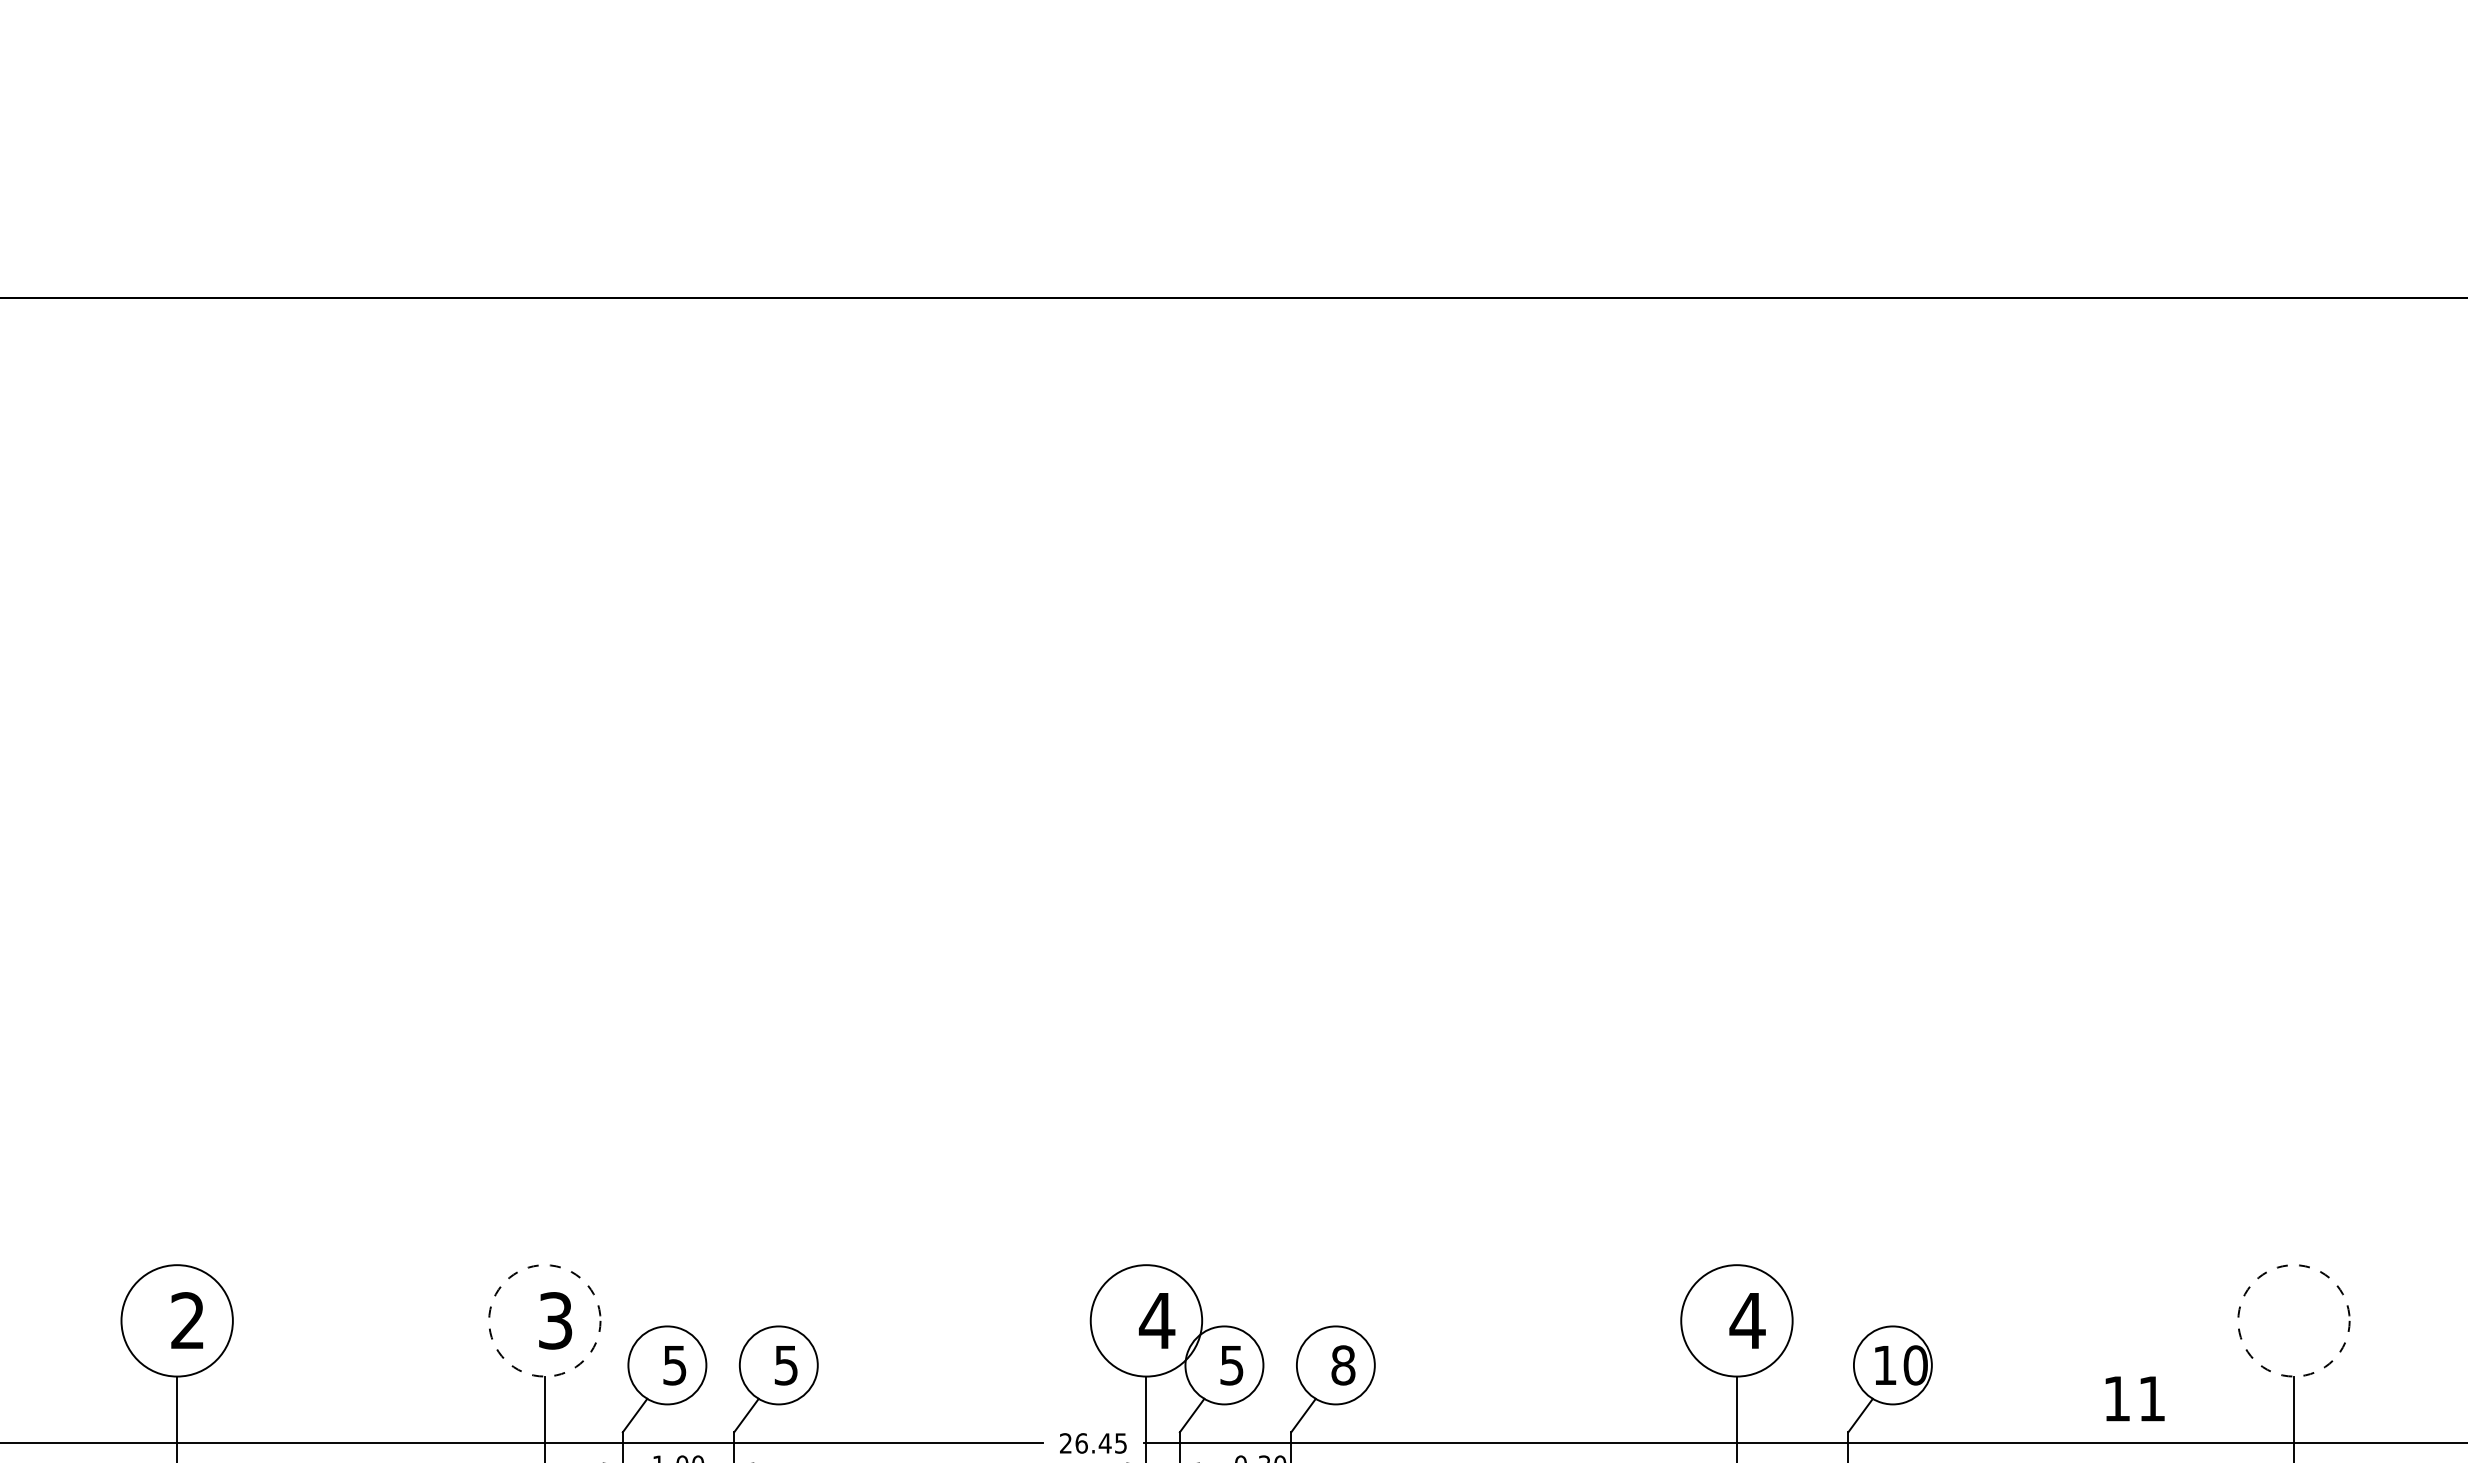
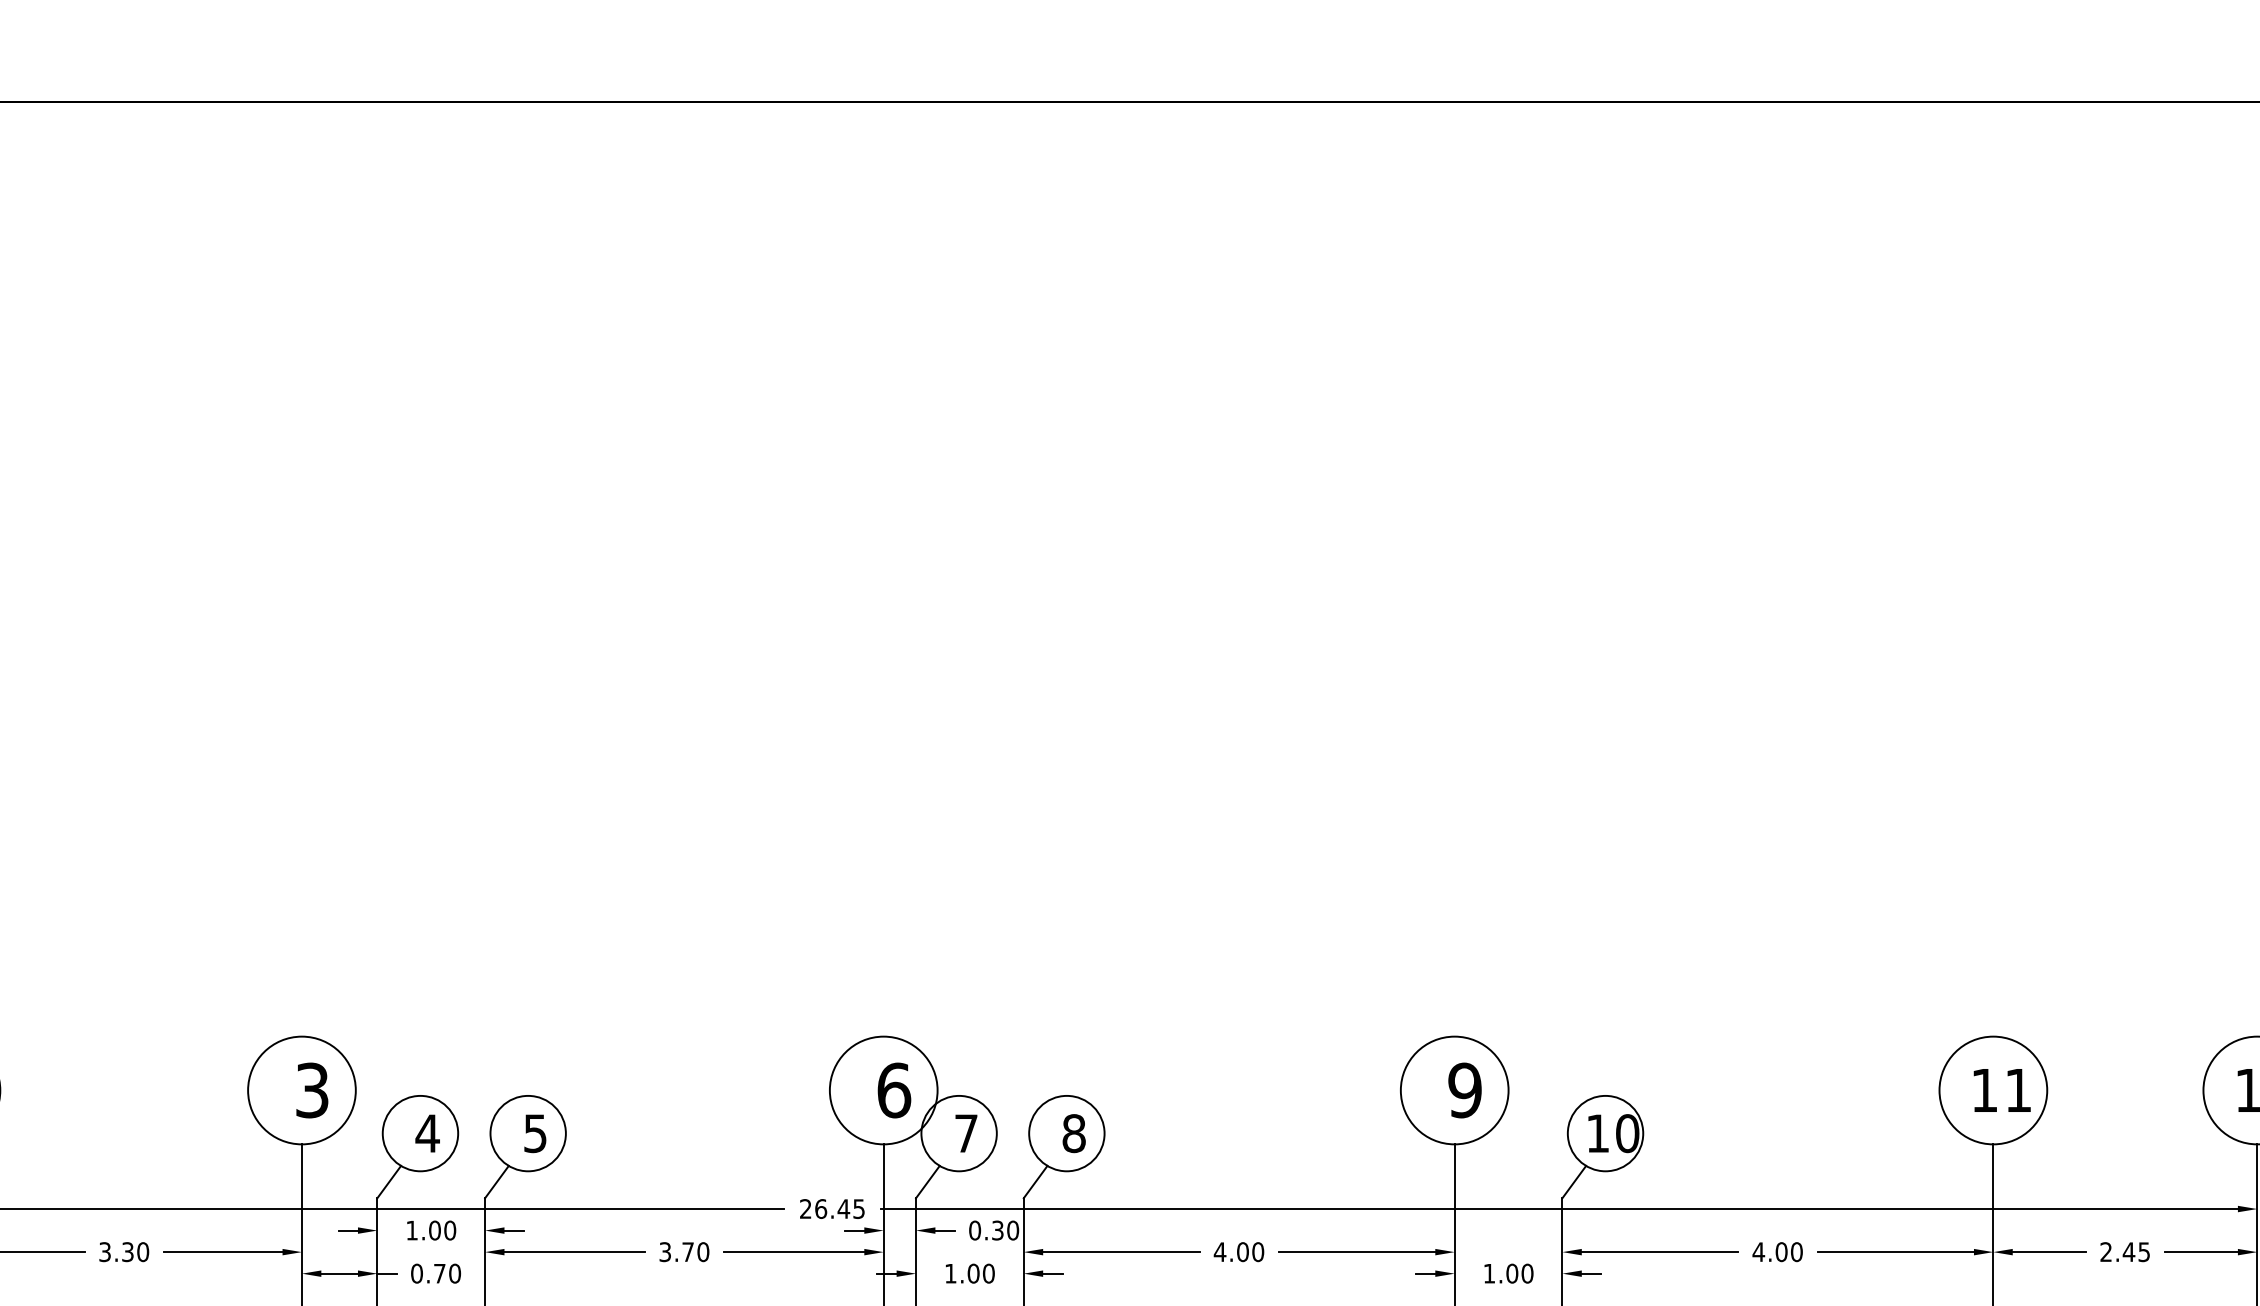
circle: (544, 1320) -> (301, 1090), dashed -> solid
text: (1156, 1320) -> (893, 1090), 4 -> 6
text: (1747, 1320) -> (1464, 1090), 4 -> 9
circle: (2293, 1320) -> (1992, 1090), dashed -> solid
text: (674, 1365) -> (427, 1133), 5 -> 4
text: (1231, 1365) -> (965, 1133), 5 -> 7
text: (2134, 1398) -> (2001, 1090), moved

